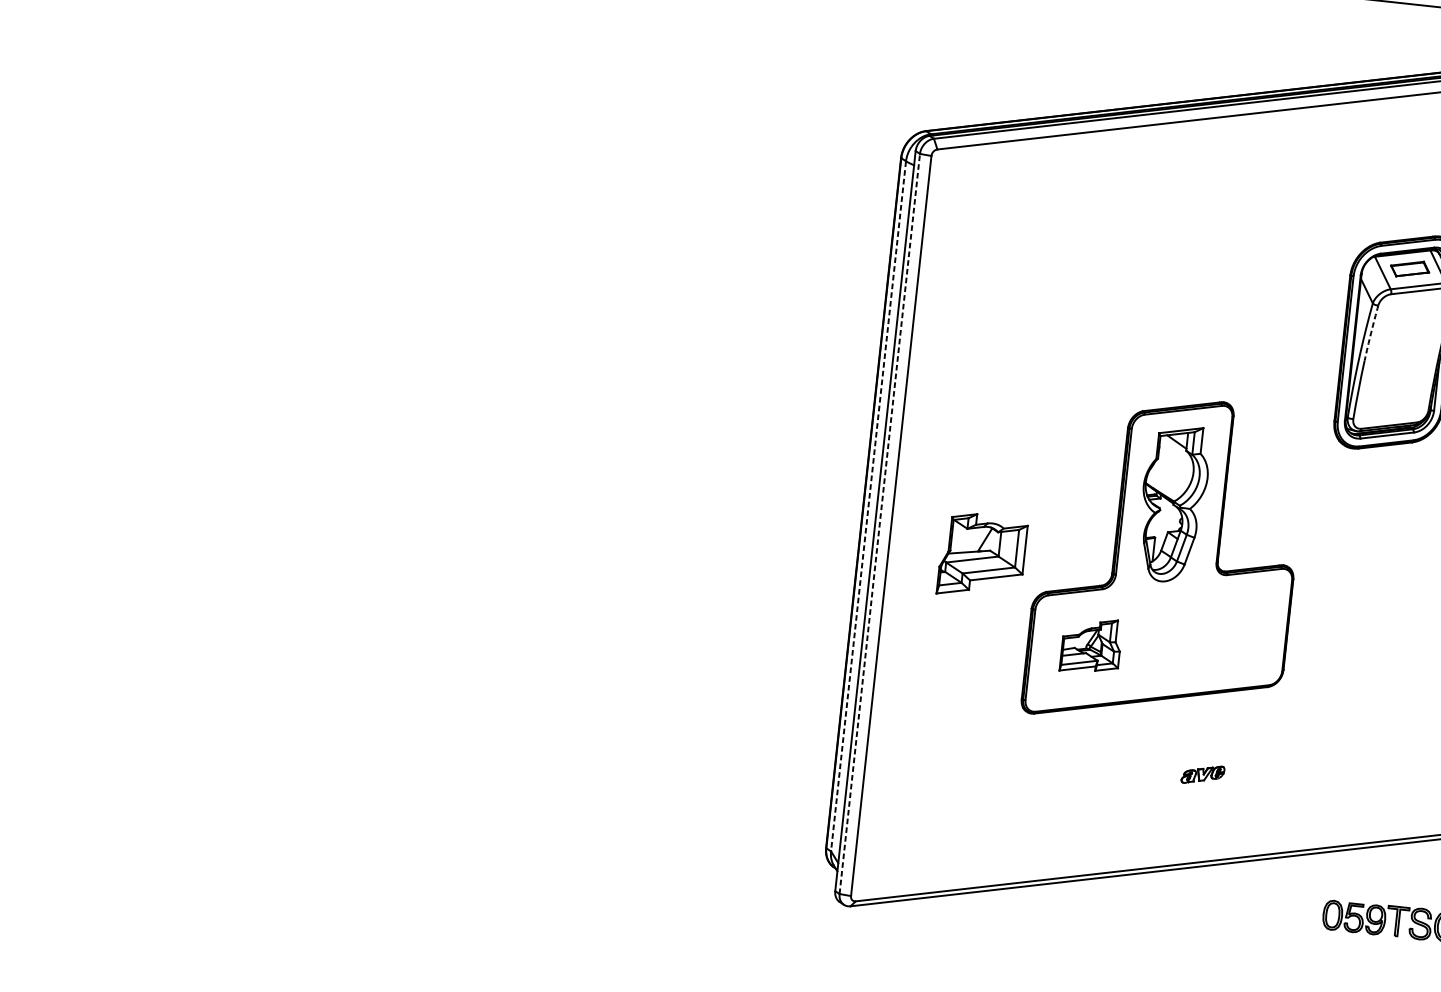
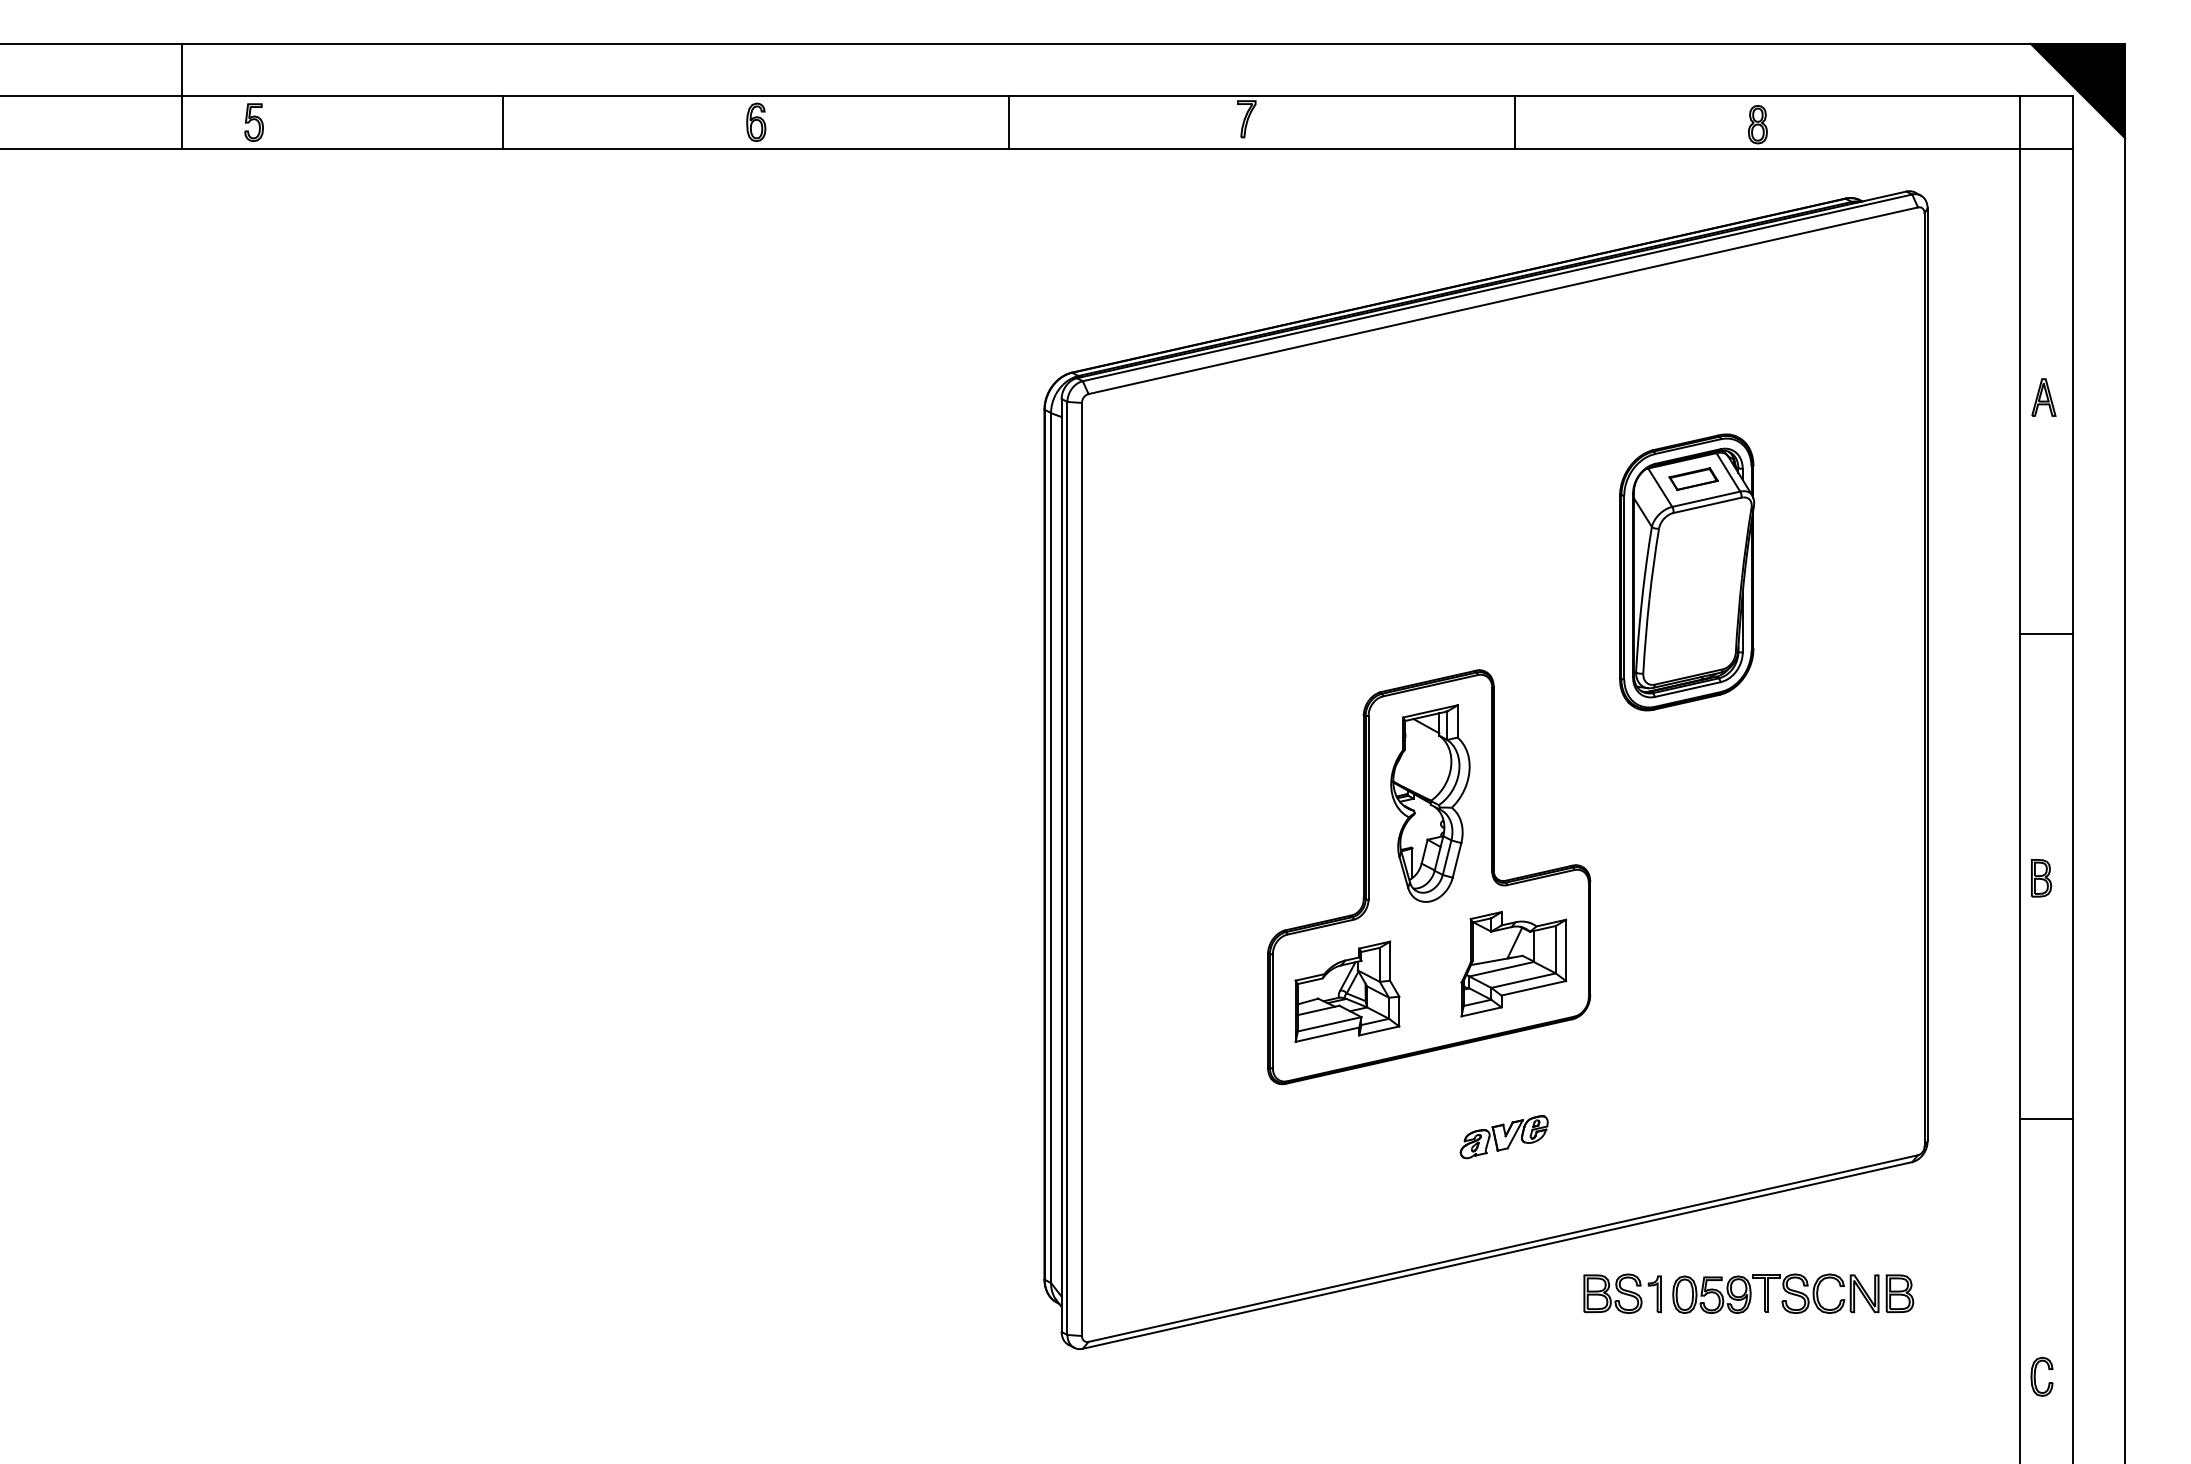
arc: (1370, 332) -> (1653, 563), dashed -> solid
line: (868, 506) -> (1051, 848), dashed -> solid
line: (879, 524) -> (1067, 868), dashed -> solid
part: (982, 556) -> (1513, 964), moved
part: (1091, 645) -> (1347, 991), size x1.43
part: (1202, 774) -> (1503, 1137), size x1.67
part: (1283, 908) -> (1622, 1293), added

